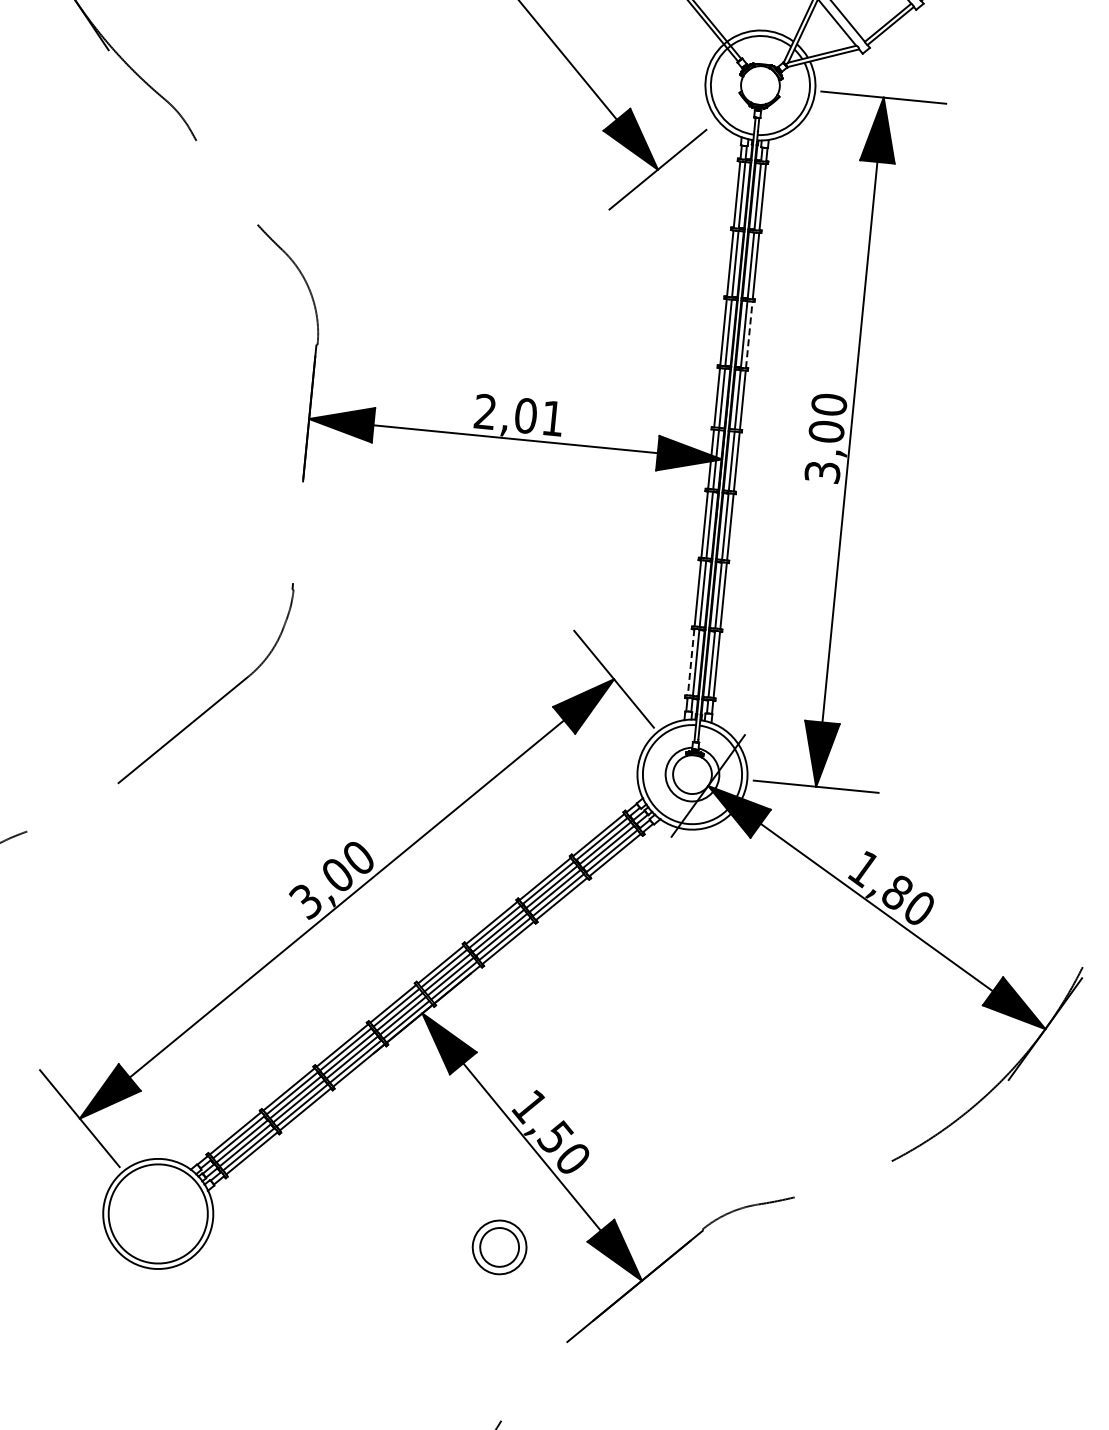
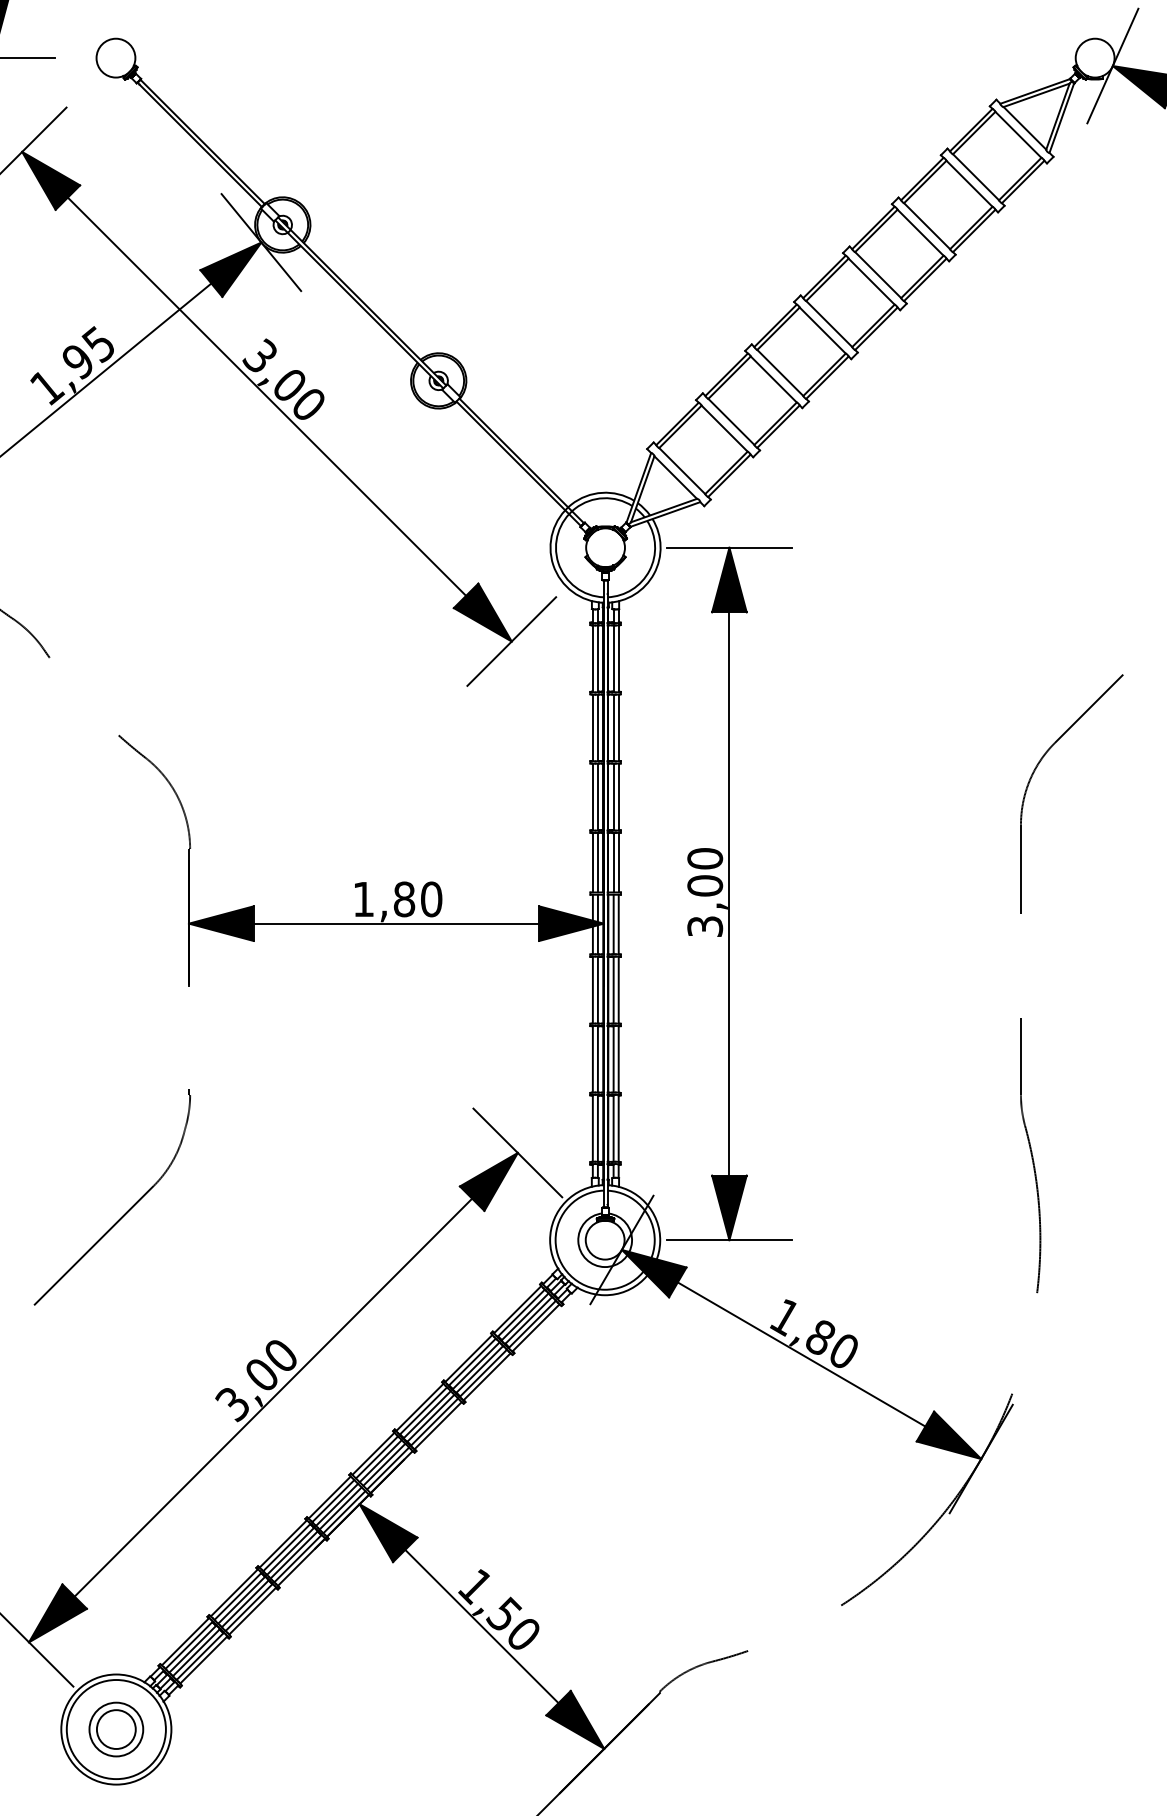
line: (749, 334) -> (618, 796), dashed -> solid
text: (519, 415) -> (397, 899), 2,01 -> 1,80
line: (690, 663) -> (592, 1129), dashed -> solid
part: (499, 1247) -> (116, 1729), moved

